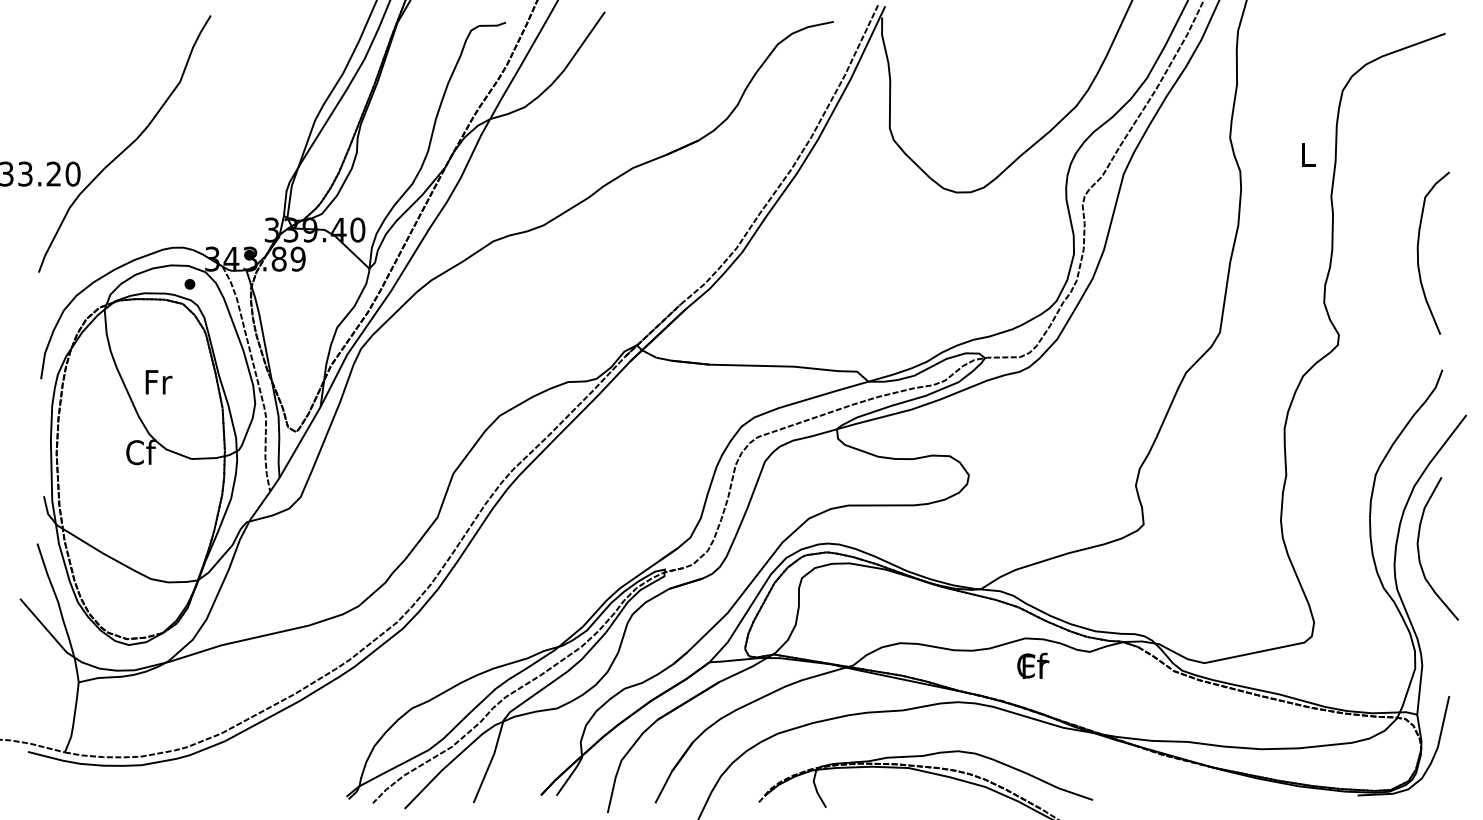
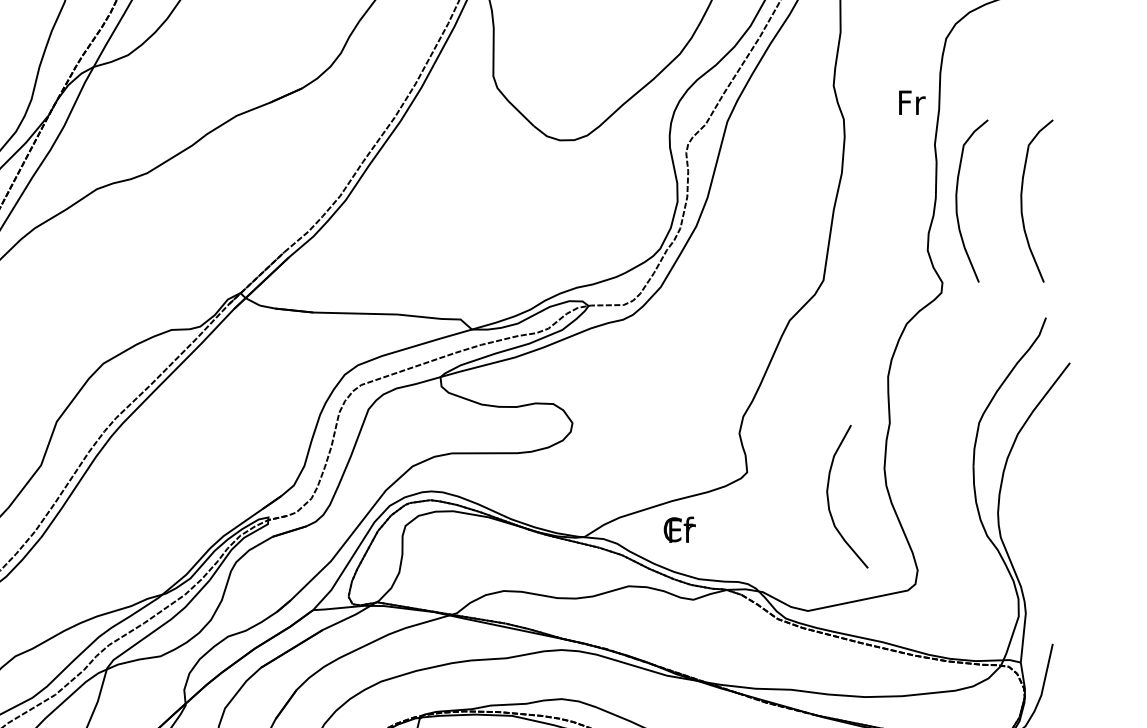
text: (1308, 154) -> (912, 102), L -> Fr
curve: (1353, 252) -> (957, 200), added
curve: (1419, 549) -> (829, 497), moved
text: (1033, 665) -> (680, 529), moved

